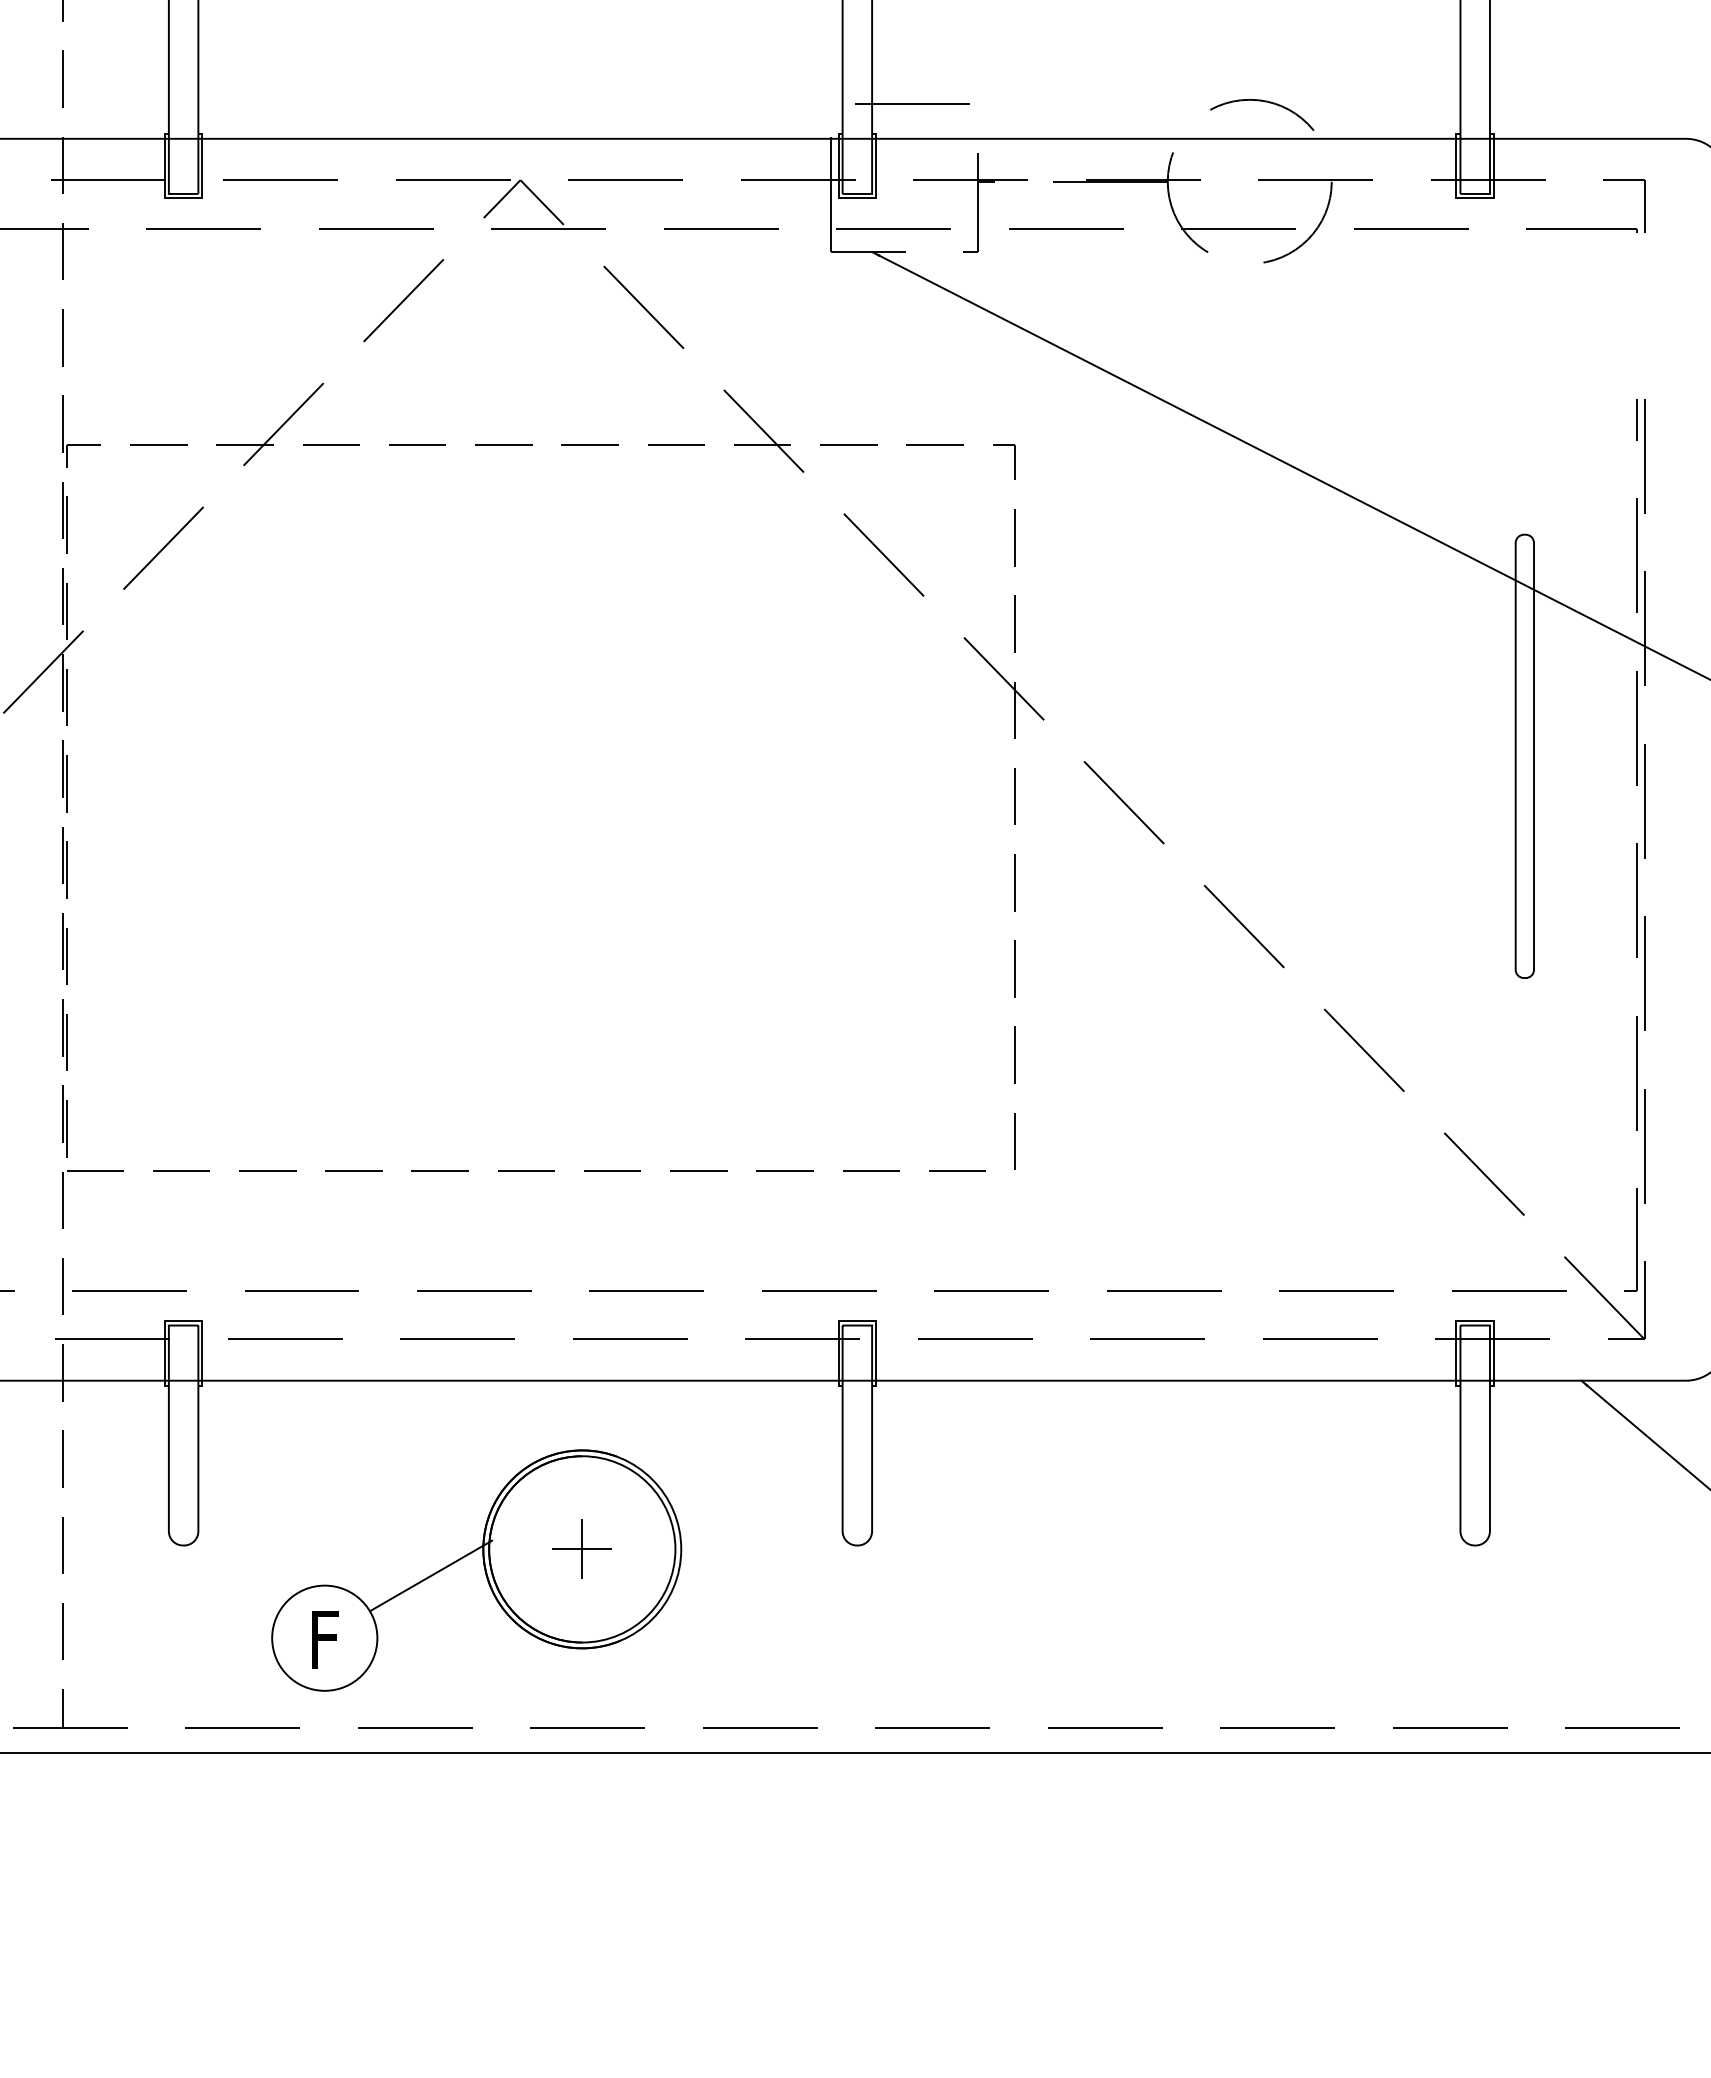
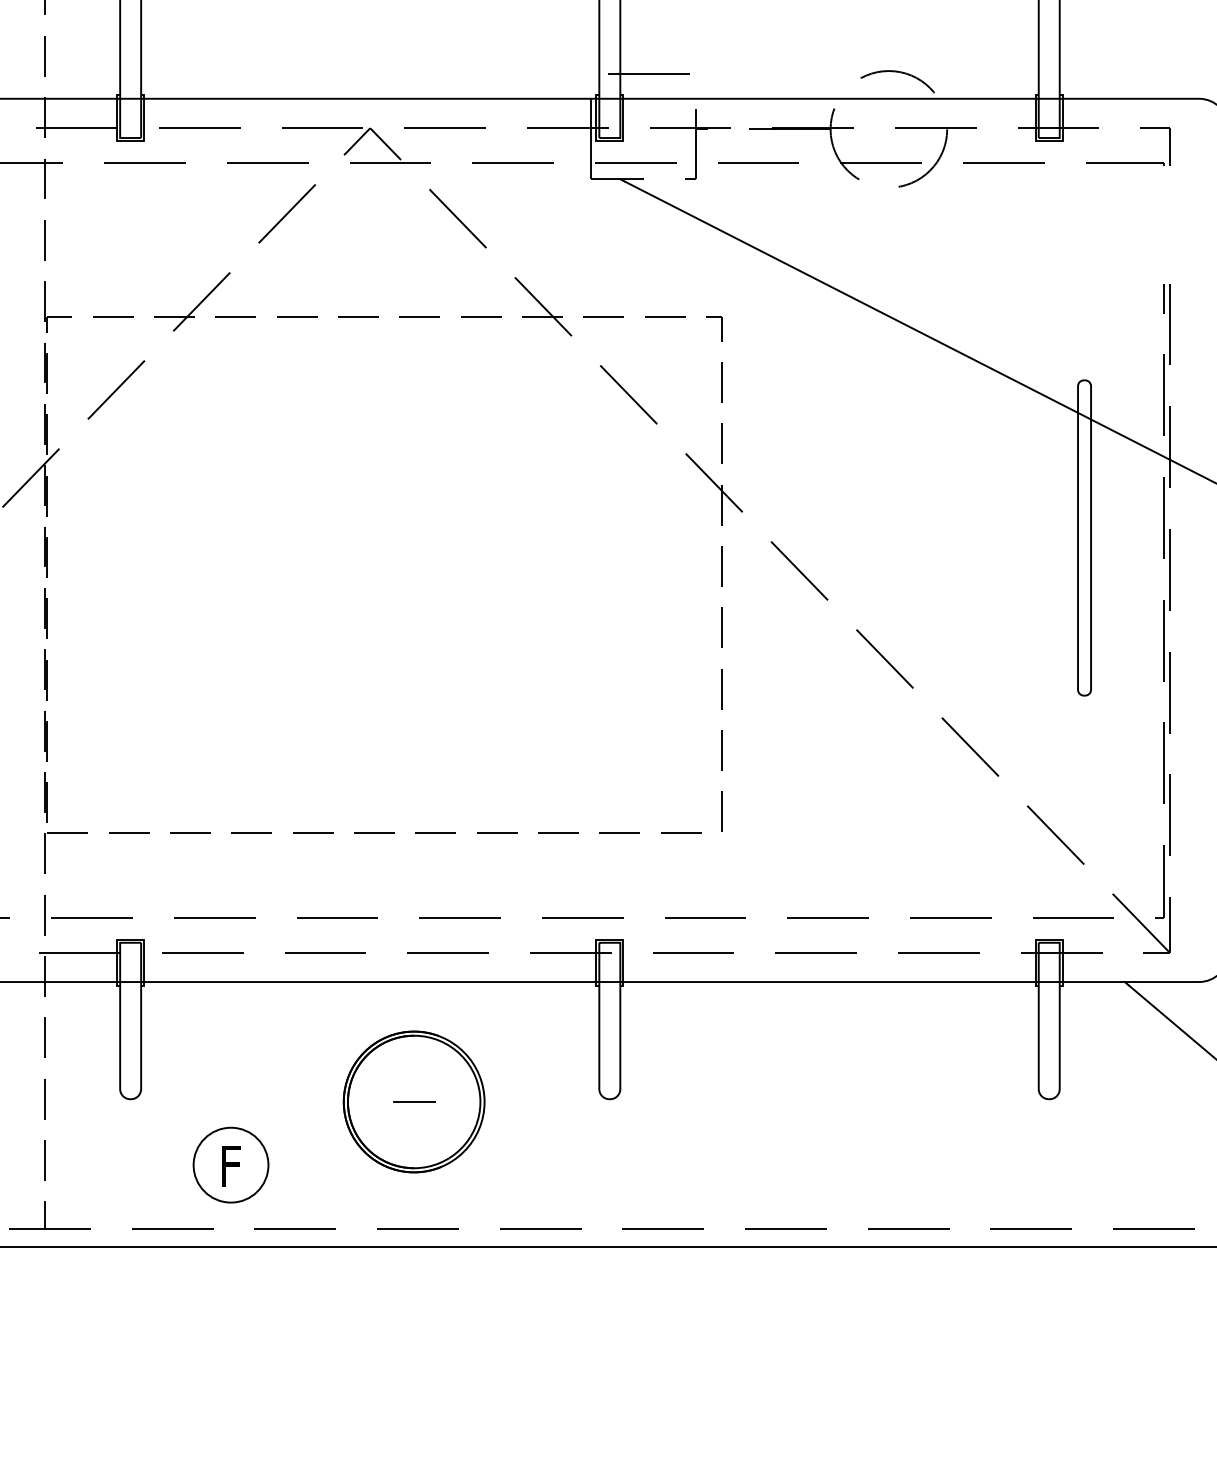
line: (582, 1549) -> (414, 1102), removed
line: (430, 1575) -> (306, 1120), removed

